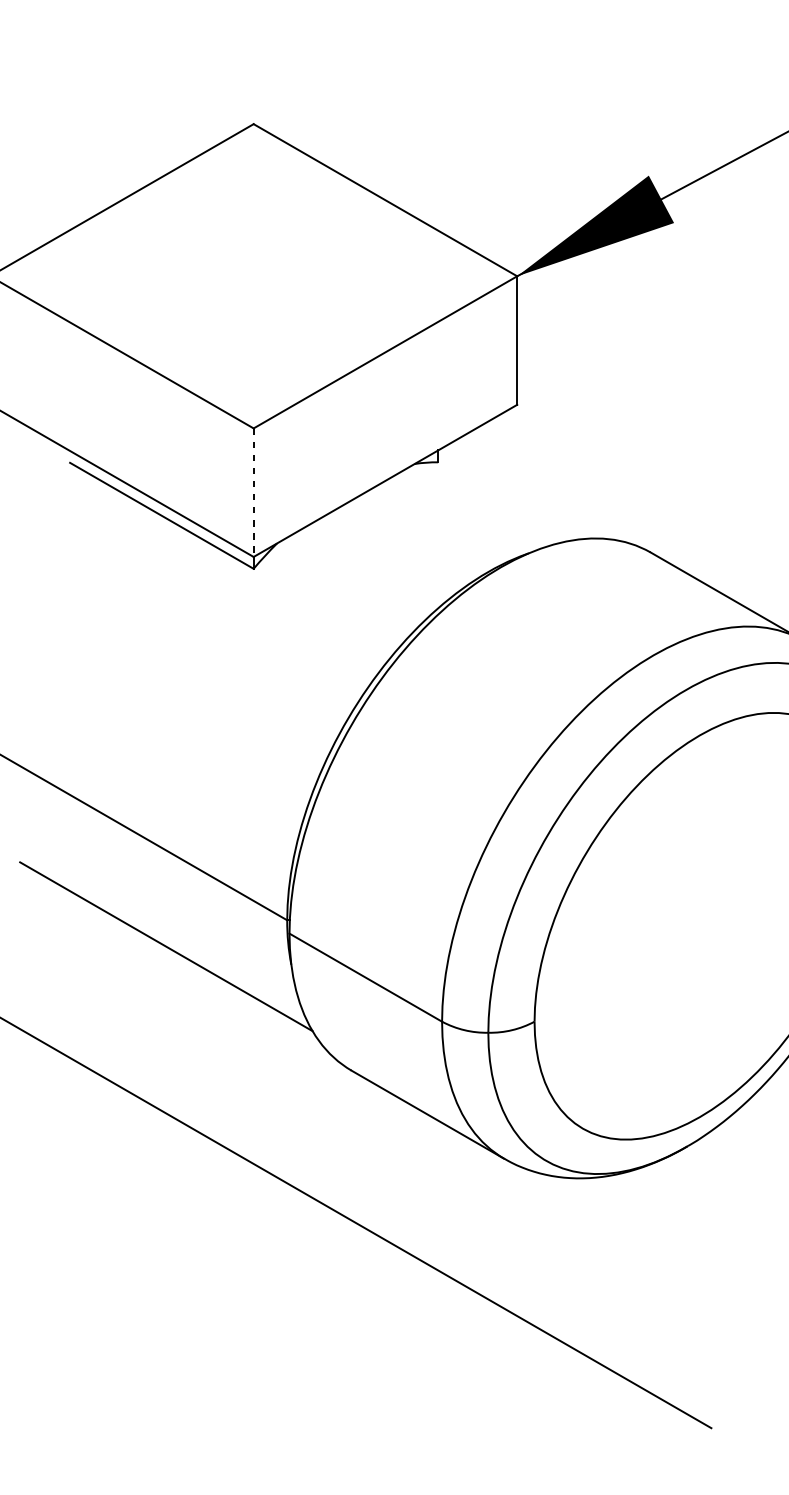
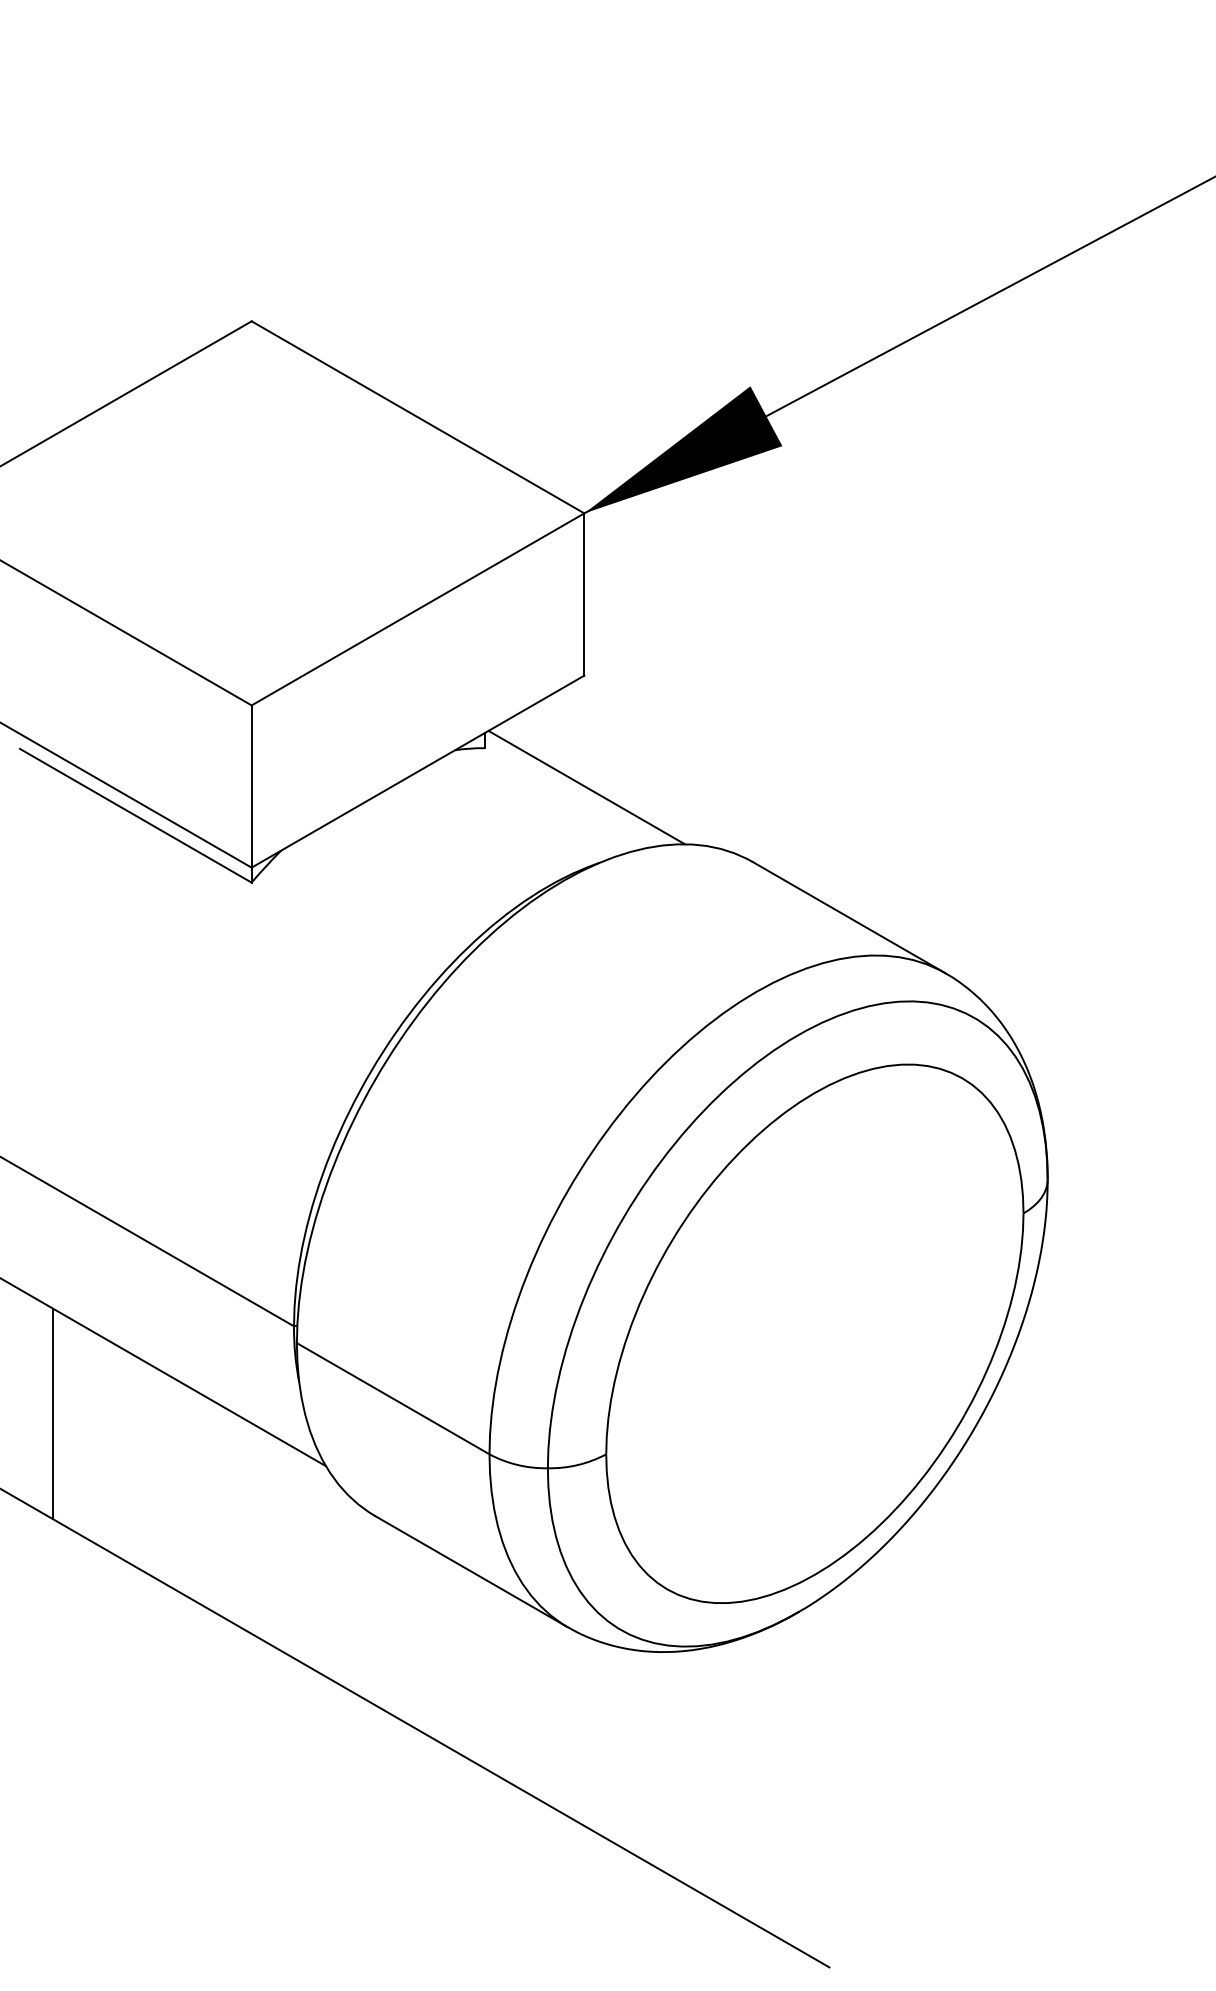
line: (253, 493) -> (251, 787), dashed -> solid
line: (518, 493) -> (586, 787), added
line: (96, 989) -> (53, 1413), added

